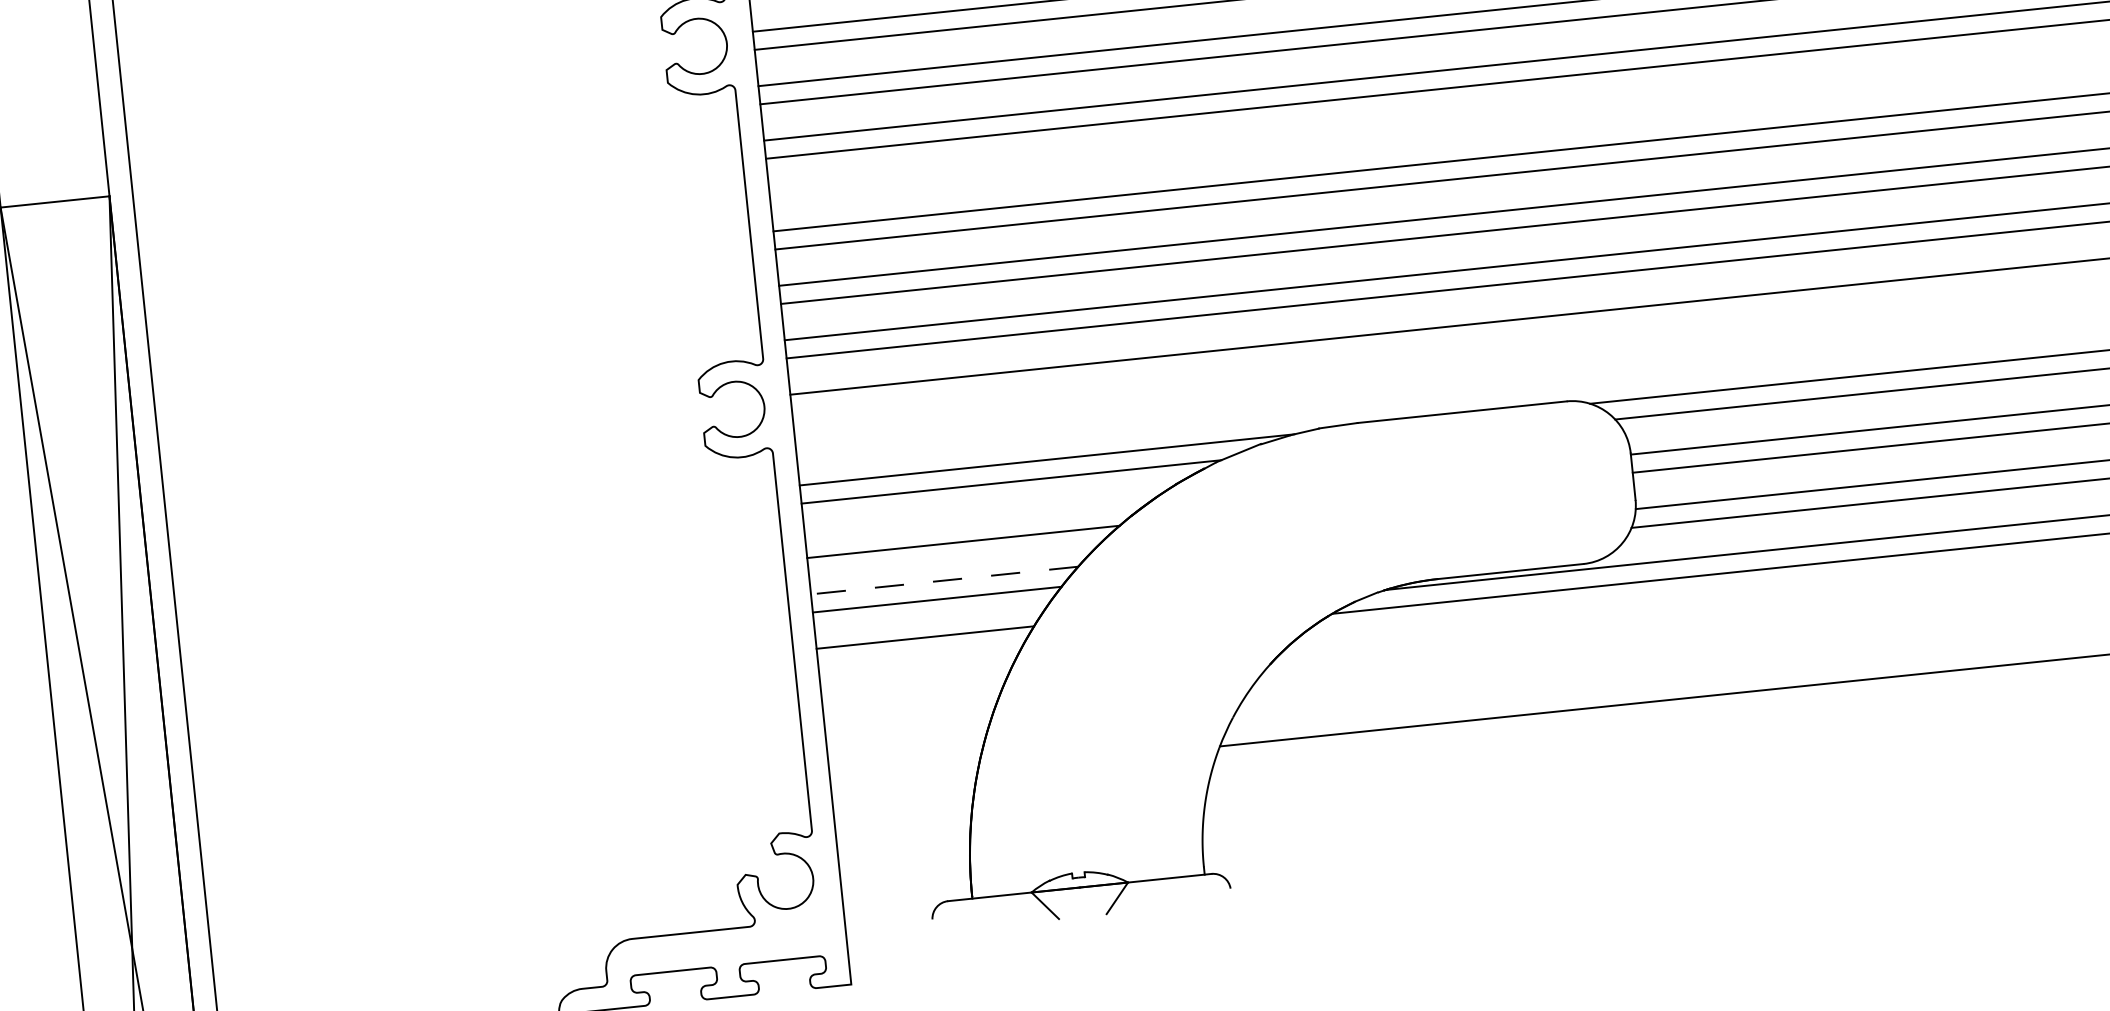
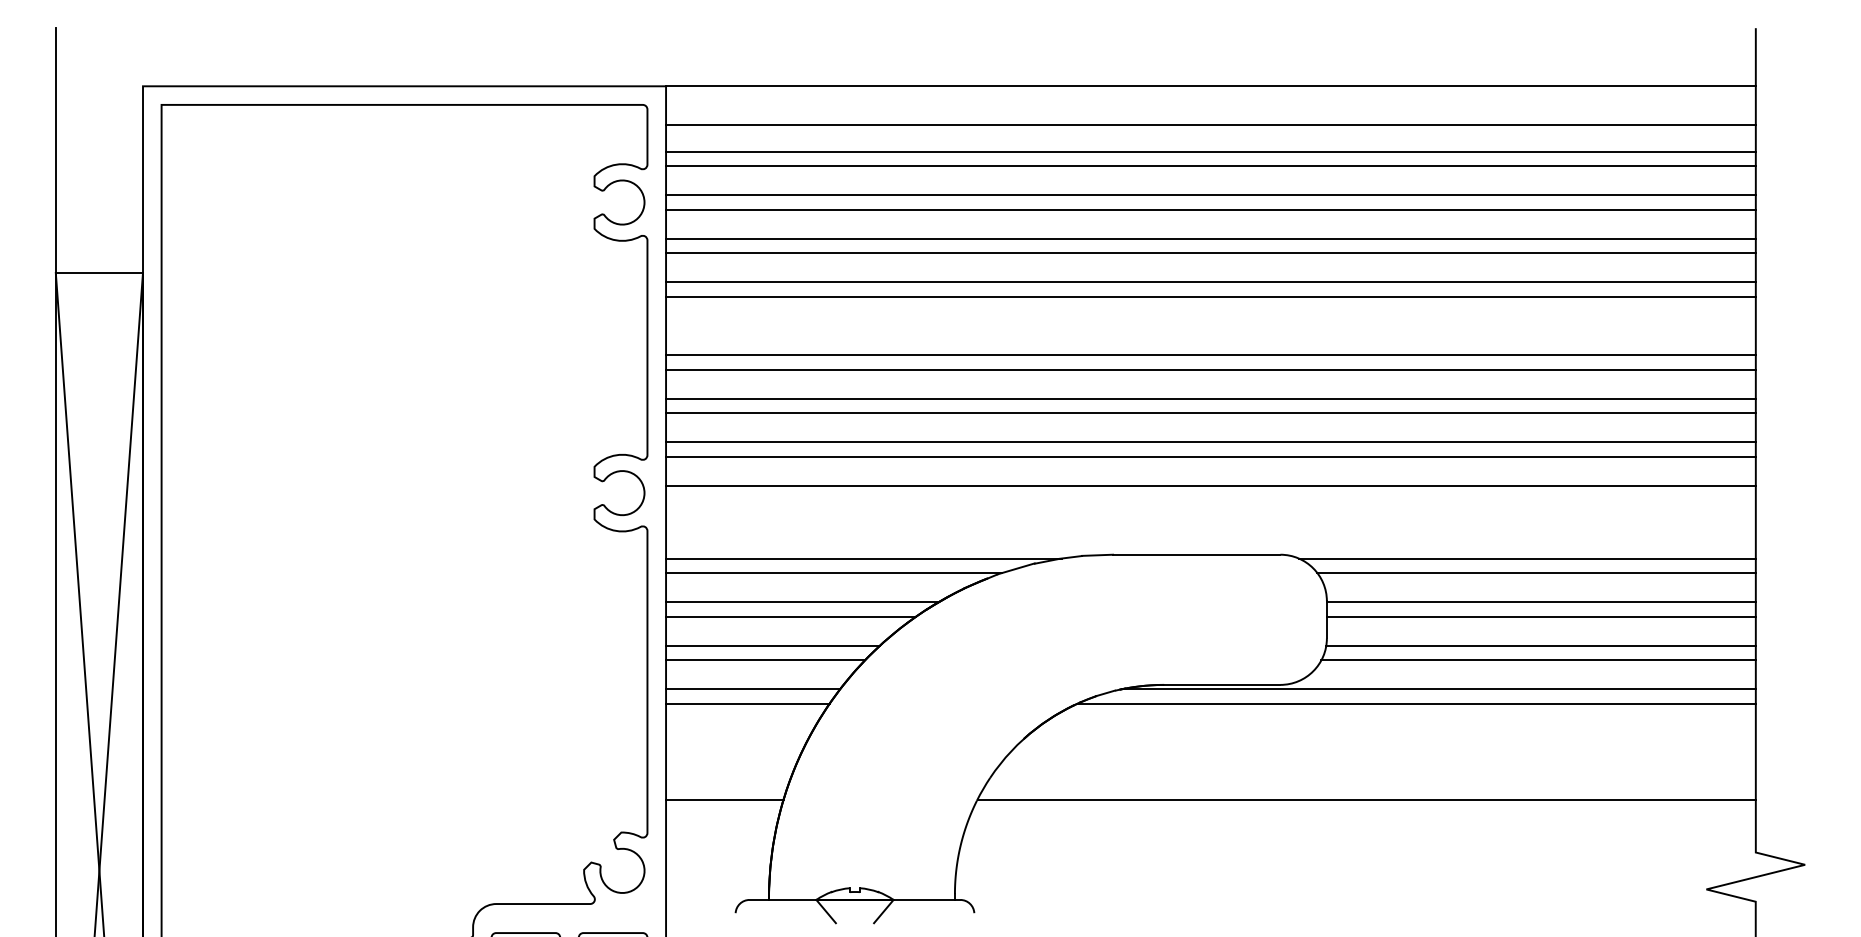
line: (975, 522) -> (802, 602), added
line: (945, 580) -> (773, 645), dashed -> solid
line: (920, 656) -> (747, 703), added
line: (903, 778) -> (724, 799), added

